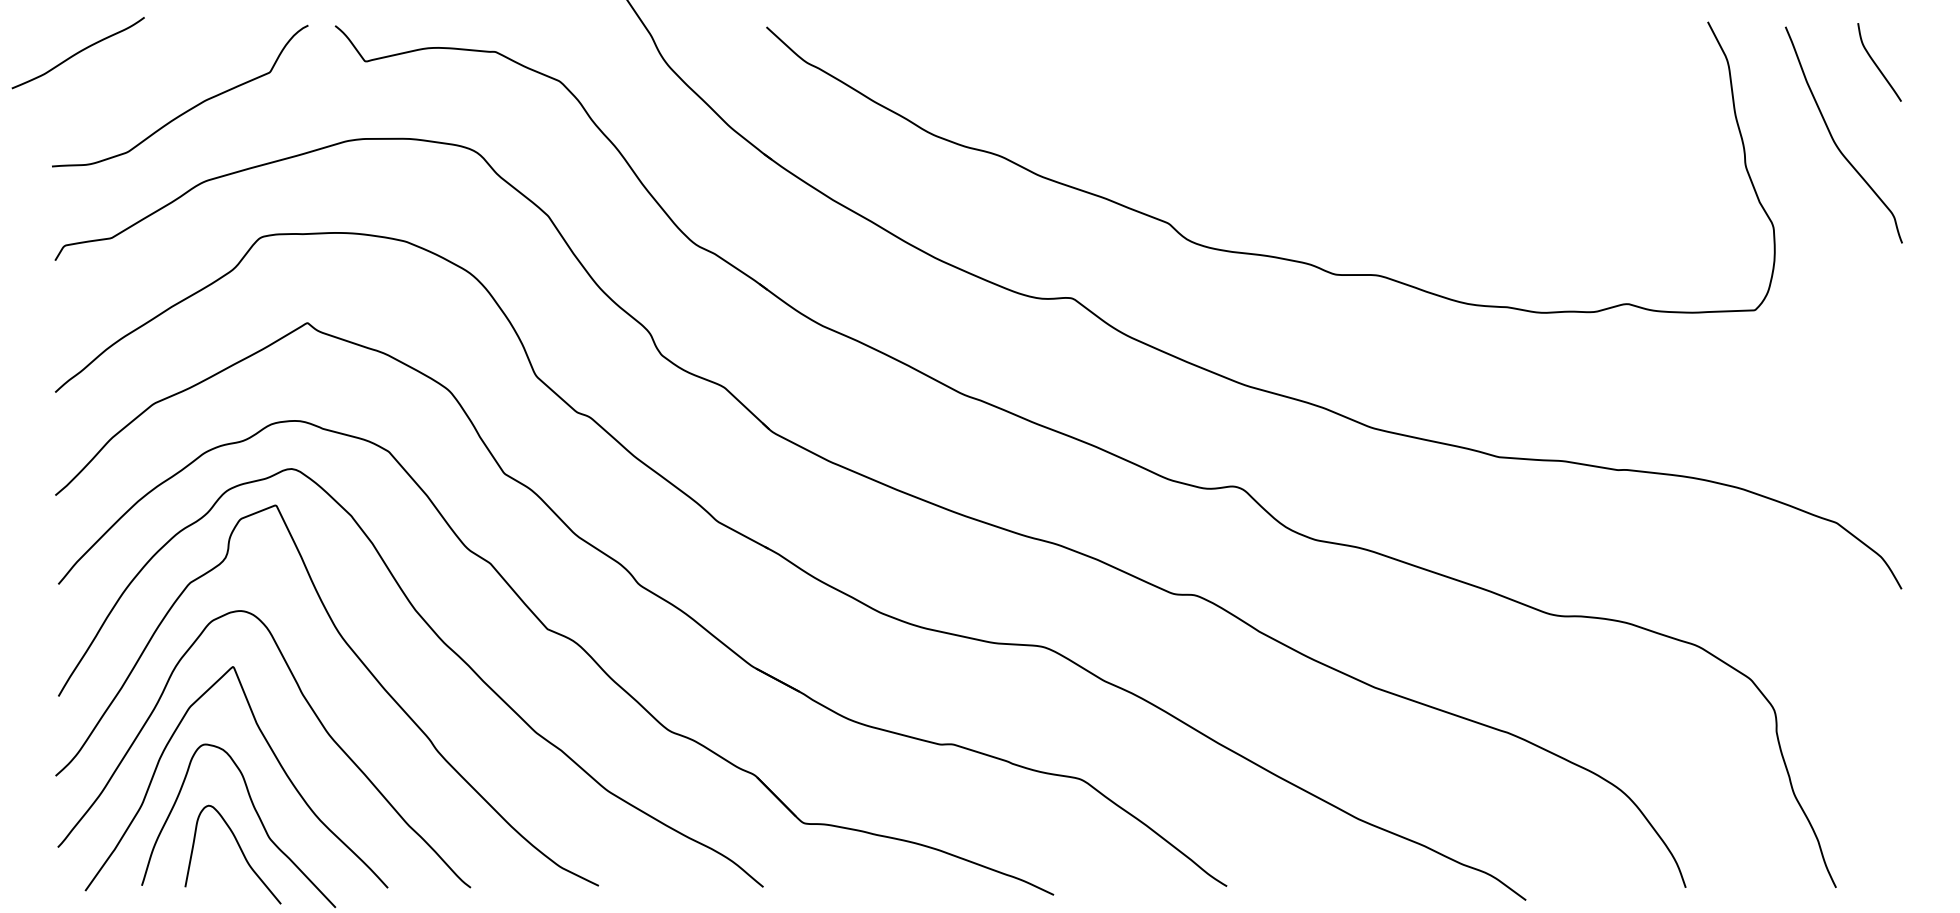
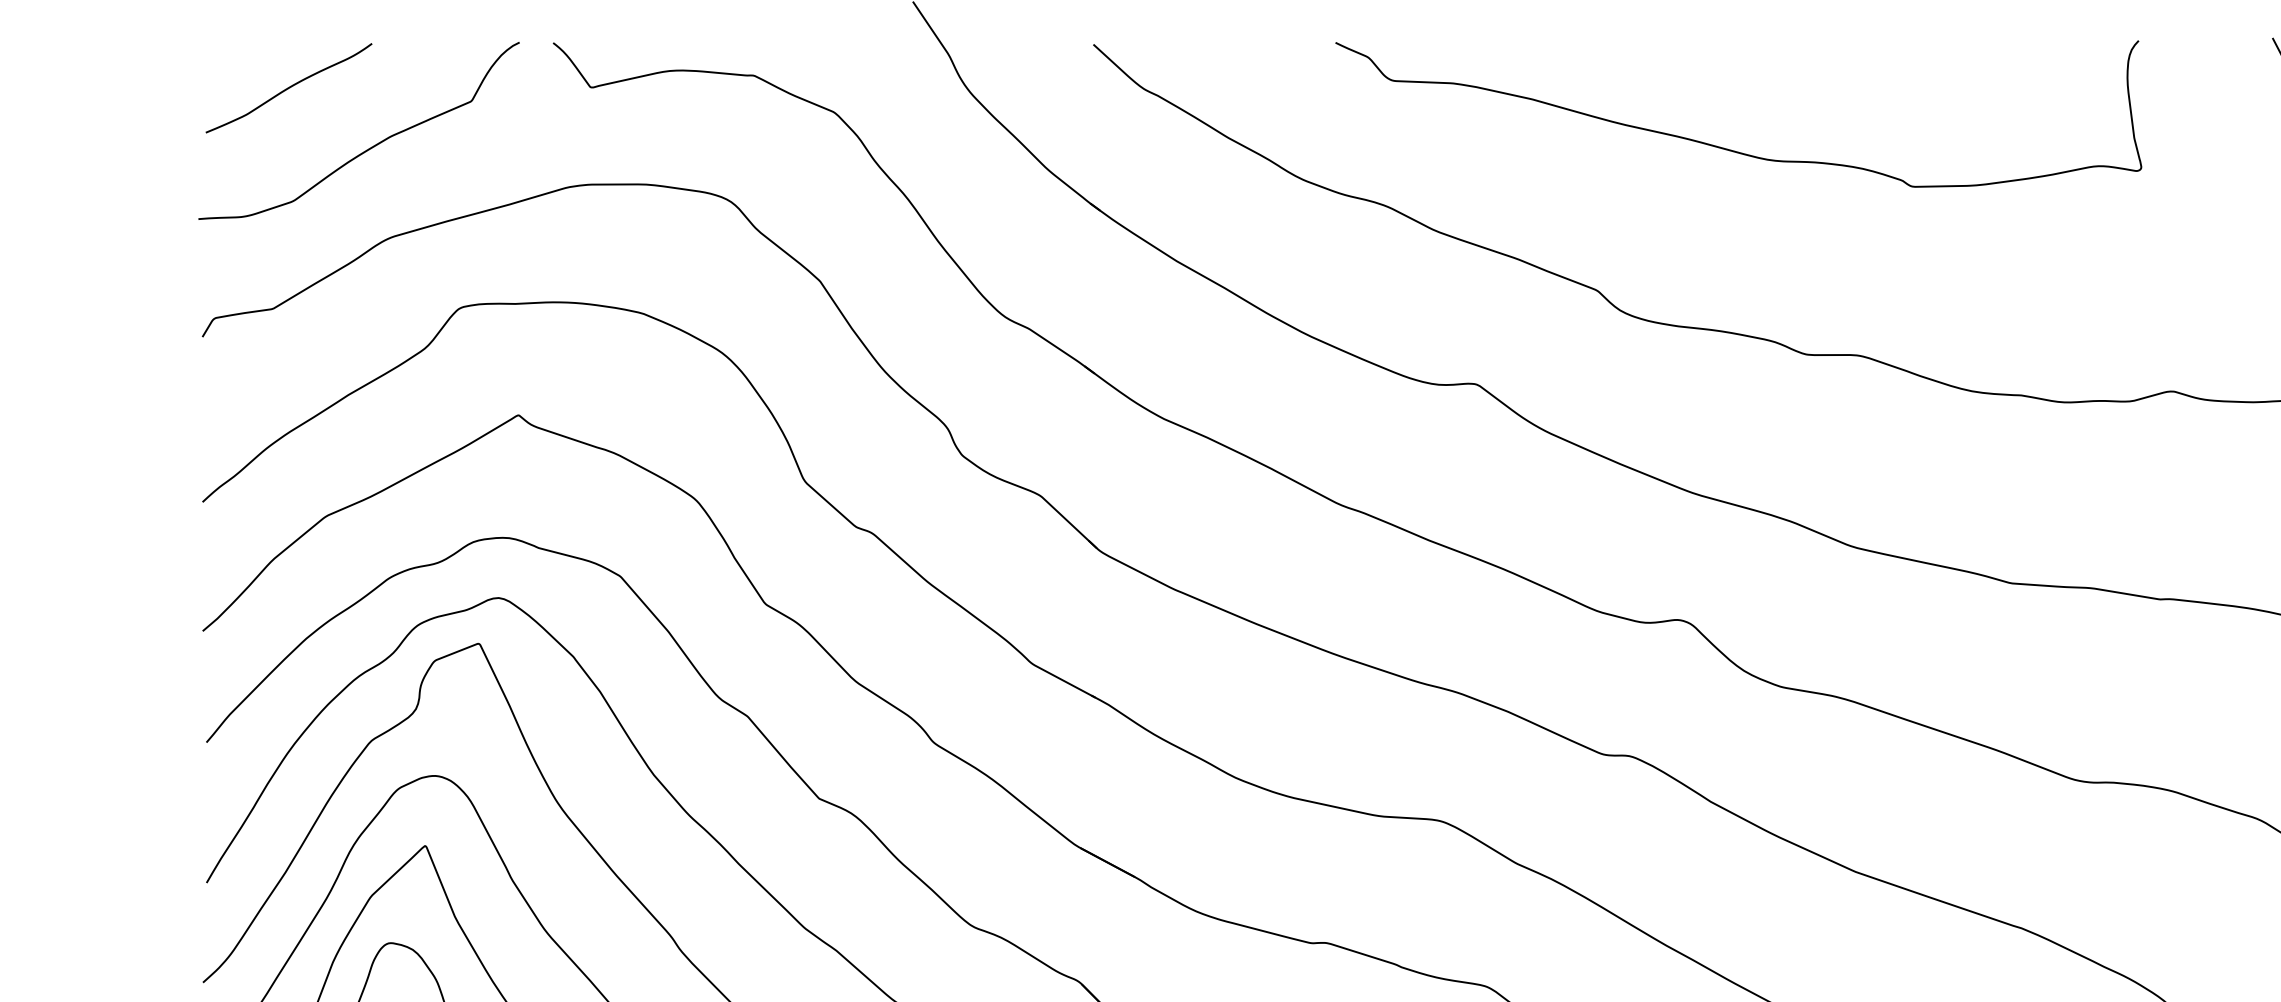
curve: (77, 53) -> (288, 88), moved
curve: (1275, 110) -> (1731, 148), added

